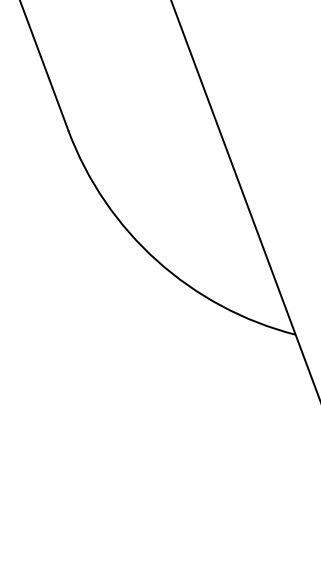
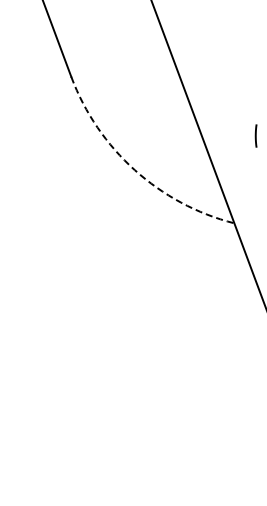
arc: (156, 261) -> (134, 170), solid -> dashed

